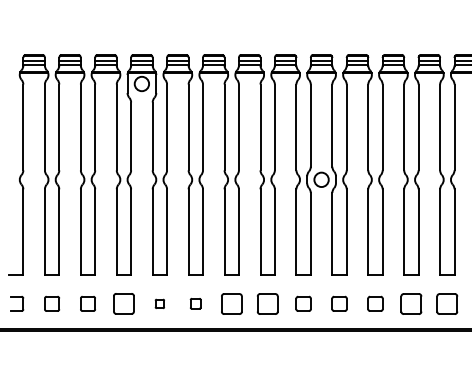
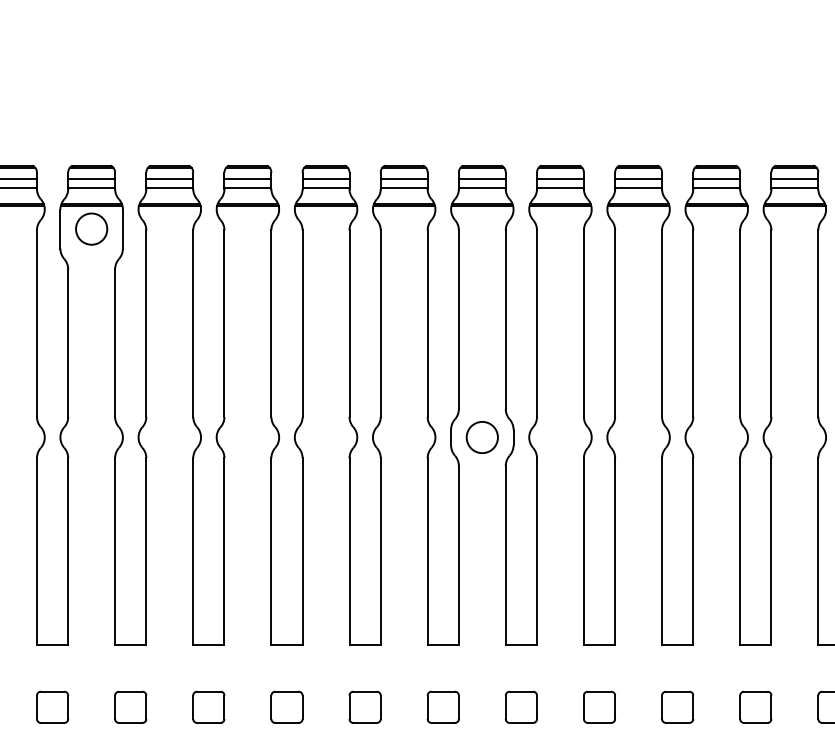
part: (123, 303) -> (51, 706), size x0.71
part: (159, 303) -> (129, 706), size x1.67
part: (195, 303) -> (208, 706), size x1.43
part: (231, 303) -> (286, 706), size x0.71
part: (267, 303) -> (364, 706), size x0.71
part: (411, 303) -> (677, 706), size x0.71
part: (447, 303) -> (756, 706), size x0.71

